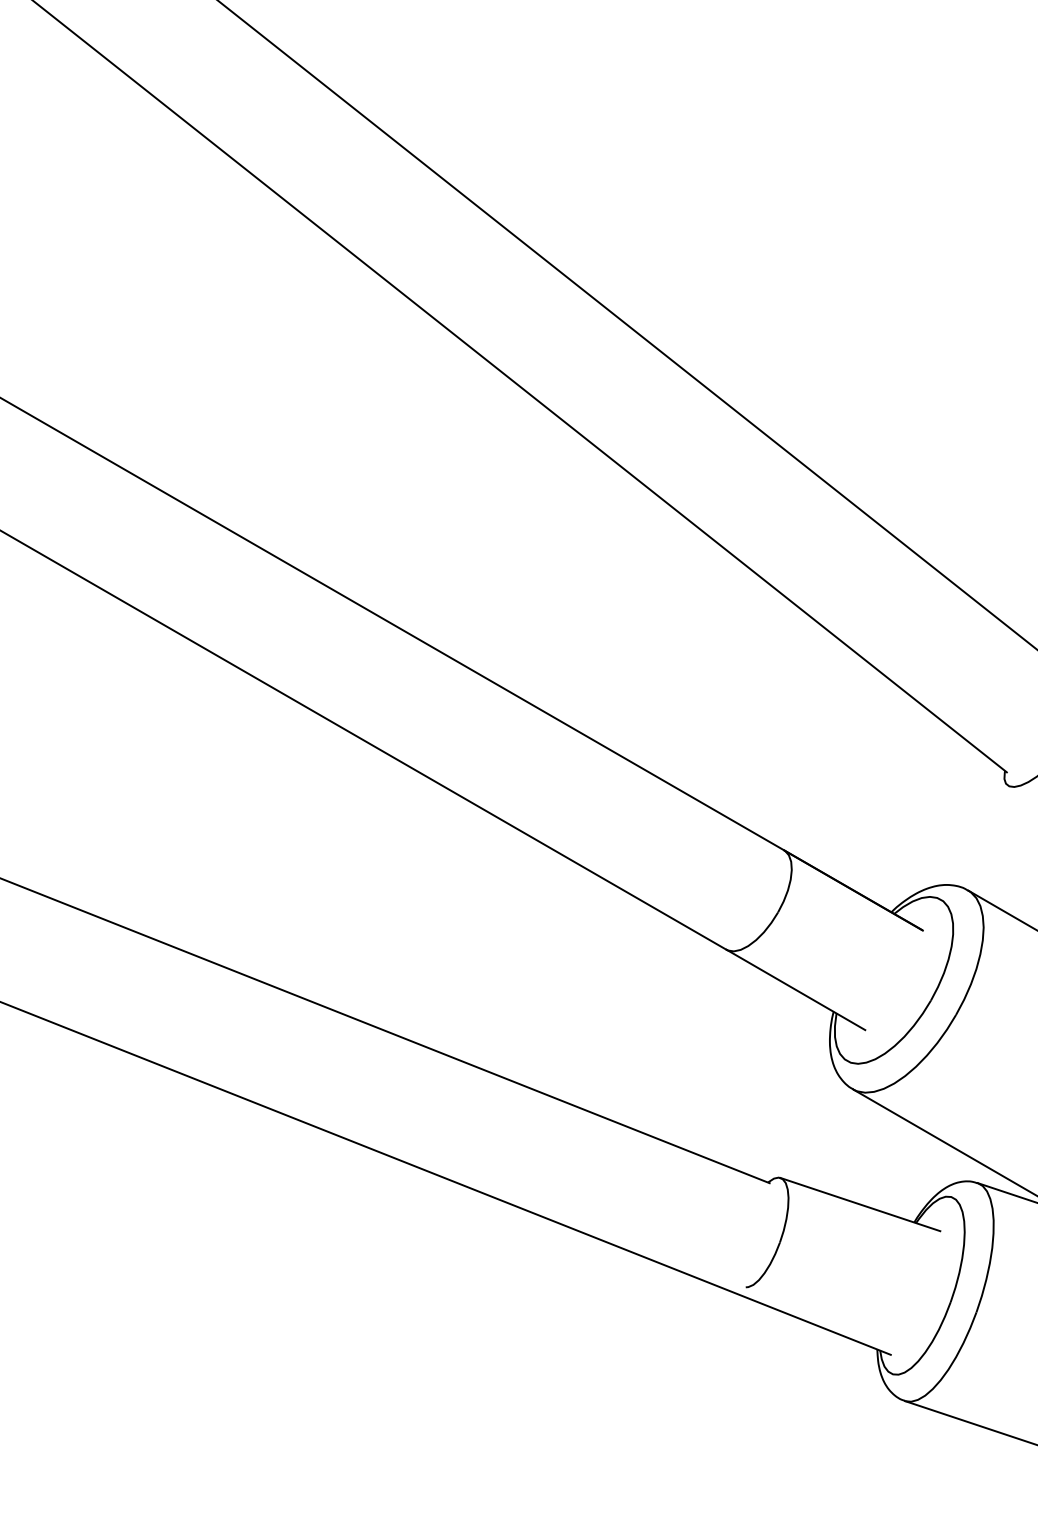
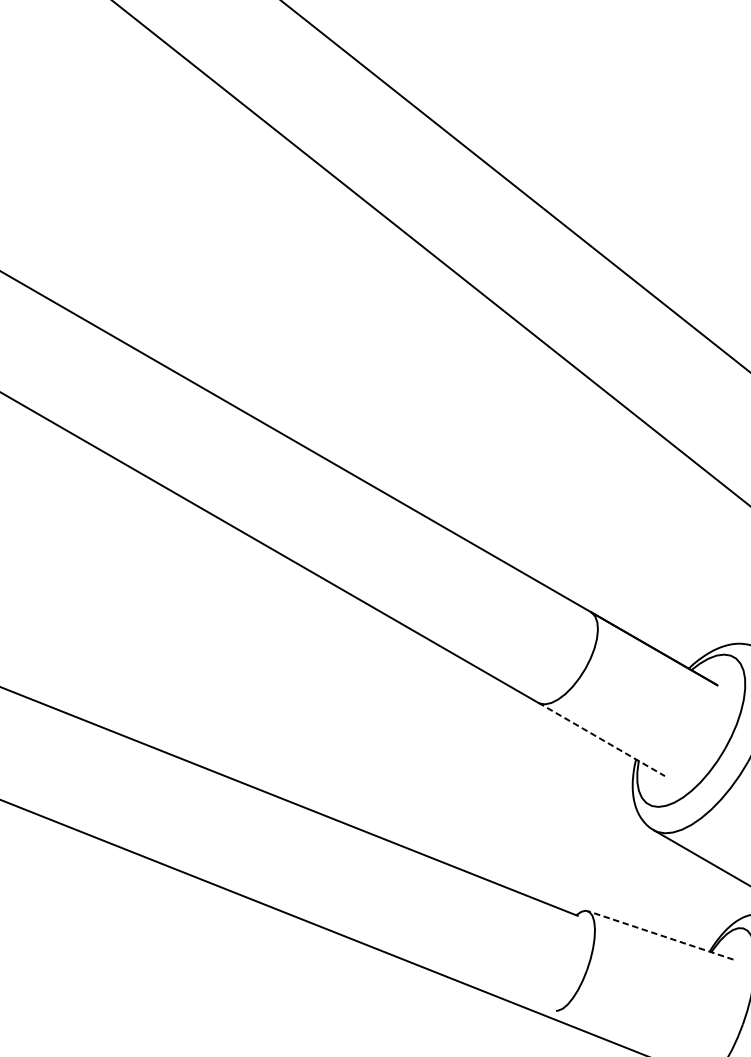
line: (796, 990) -> (602, 740), solid -> dashed
line: (859, 1204) -> (659, 935), solid -> dashed

